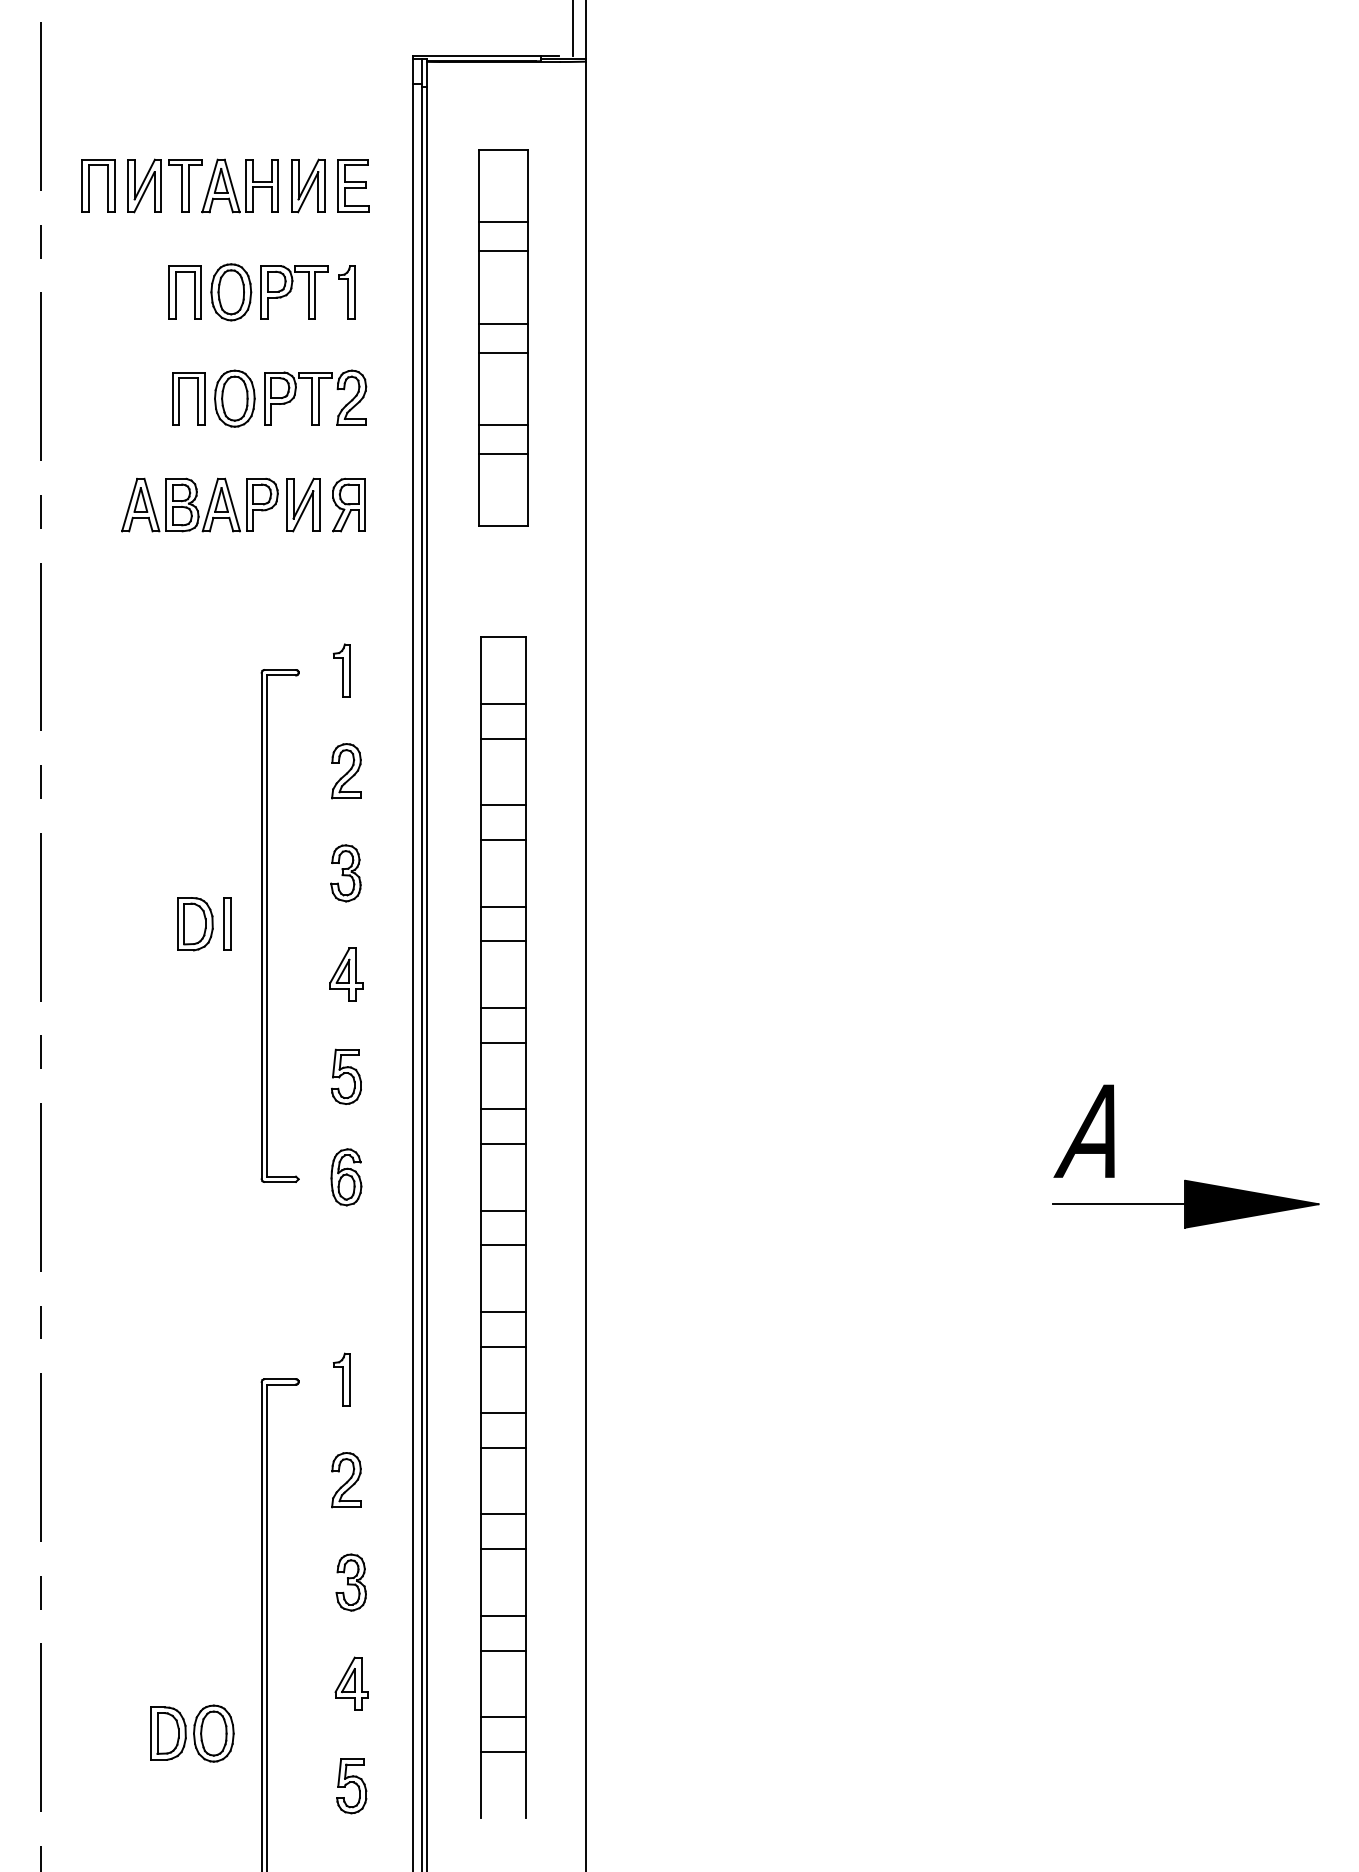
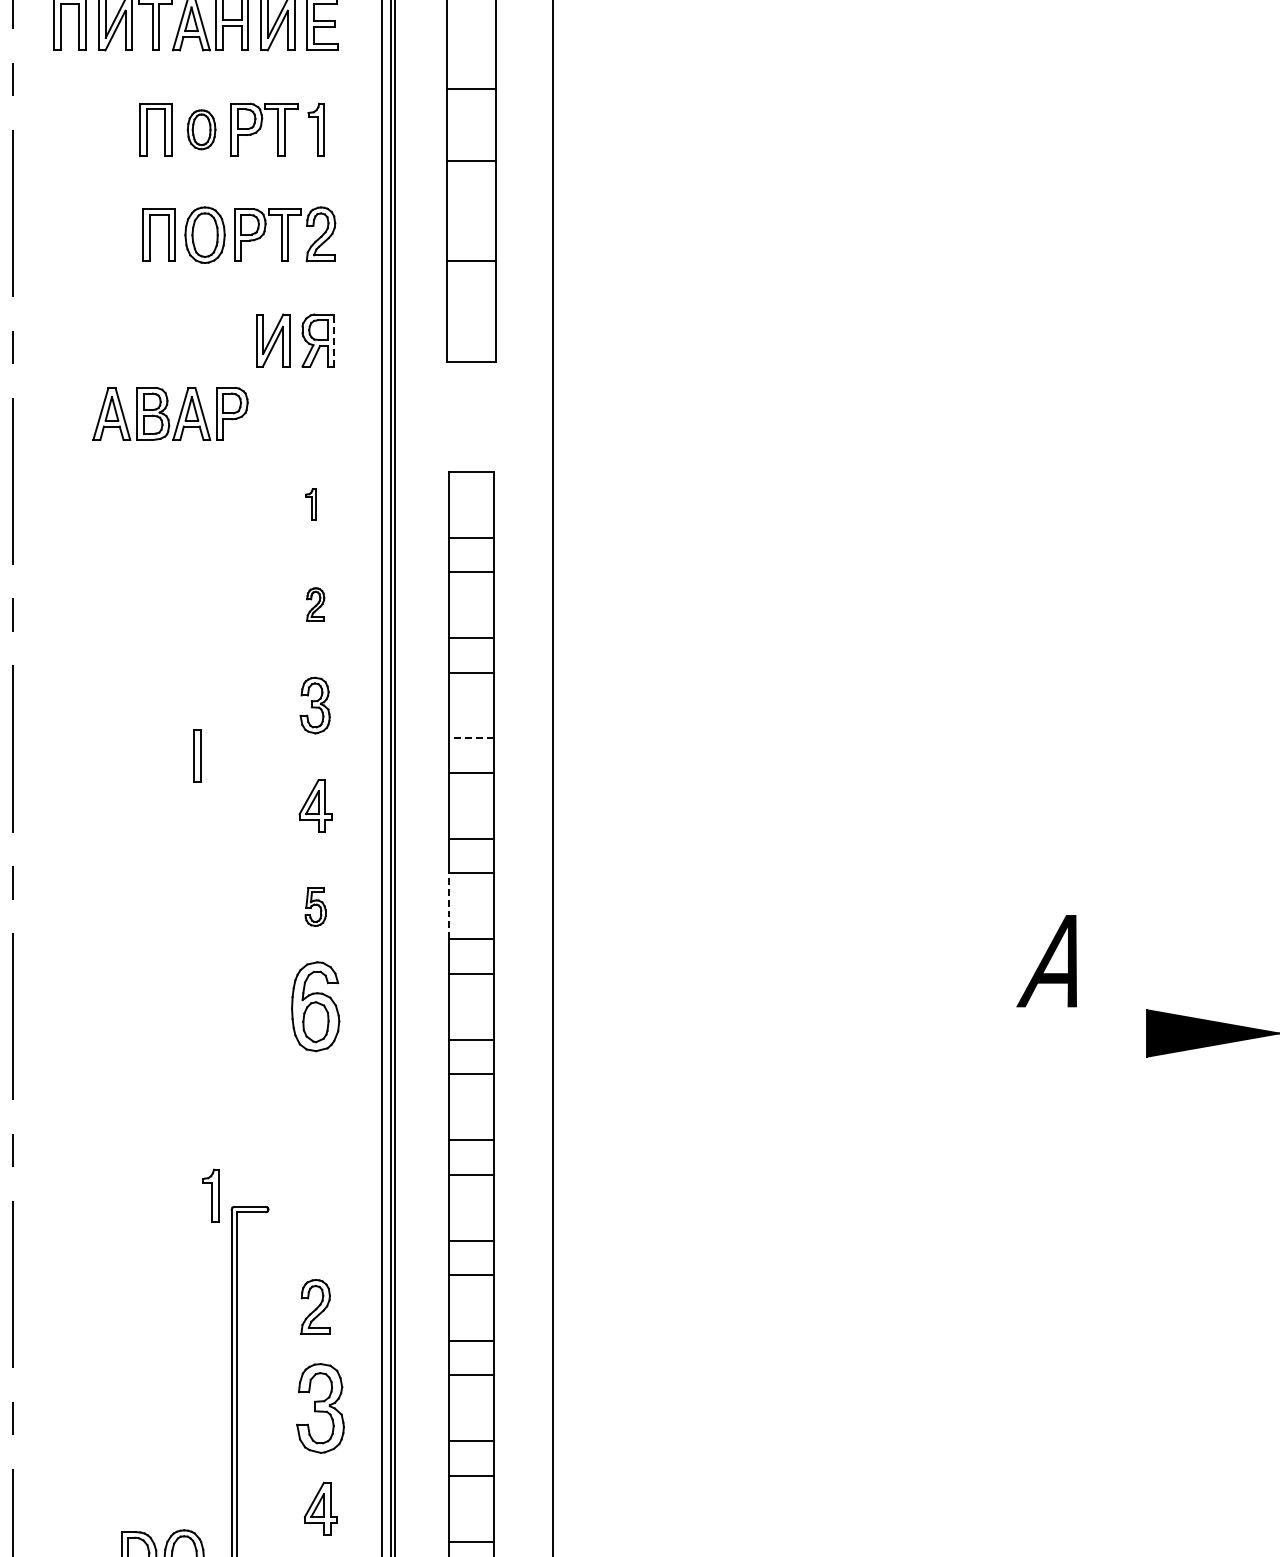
line: (503, 222) -> (471, 60), removed
part: (231, 292) -> (201, 129), size x0.7
line: (503, 352) -> (471, 189), removed
line: (503, 454) -> (471, 290), removed
part: (199, 504) -> (170, 413), moved
line: (365, 504) -> (334, 340), solid -> dashed
part: (341, 670) -> (310, 504), size x0.6
part: (346, 771) -> (315, 604), size x0.6
line: (503, 906) -> (471, 738), solid -> dashed
part: (195, 924) -> (166, 756), removed
part: (267, 925) -> (237, 757), removed
line: (481, 1075) -> (449, 905), solid -> dashed
part: (346, 1076) -> (315, 906), size x0.7
part: (346, 1177) -> (315, 1006), size x1.6
line: (1118, 1204) -> (1080, 1033), removed
part: (341, 1379) -> (210, 1195), moved
part: (350, 1582) -> (319, 1408), size x1.6

